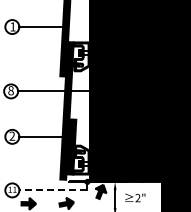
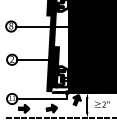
line: (52, 190) -> (41, 99), dashed -> solid

